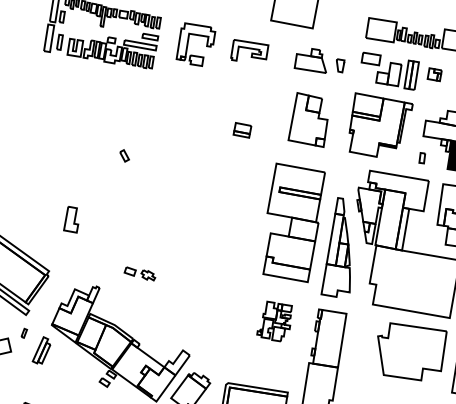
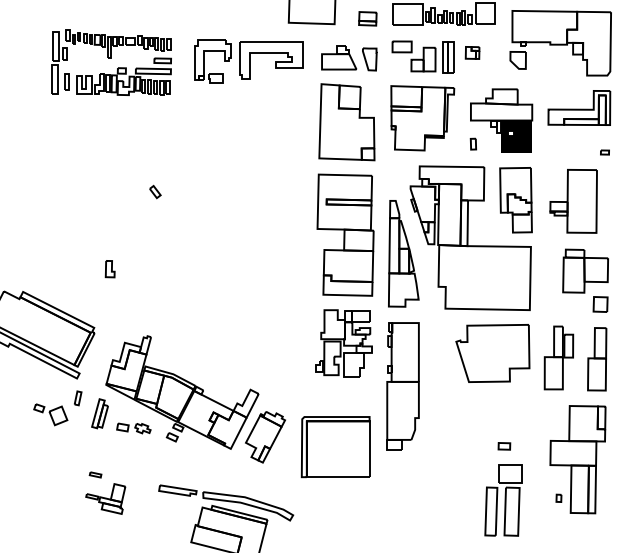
part: (249, 52) -> (271, 60), size x1.67
part: (339, 65) -> (369, 59), size x1.67
part: (309, 120) -> (346, 122), size x1.43
part: (242, 129) -> (367, 18), moved
part: (71, 220) -> (109, 269), size x0.62
part: (139, 273) -> (133, 428), moved
part: (274, 321) -> (343, 343), size x1.67
part: (24, 333) -> (78, 398), size x1.43

